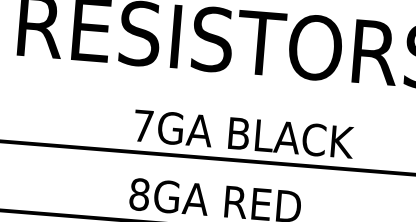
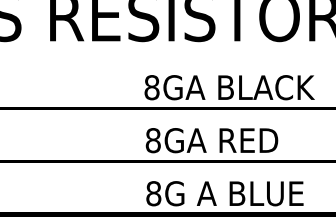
text: (142, 125) -> (151, 87), 7GA -> 8GA

